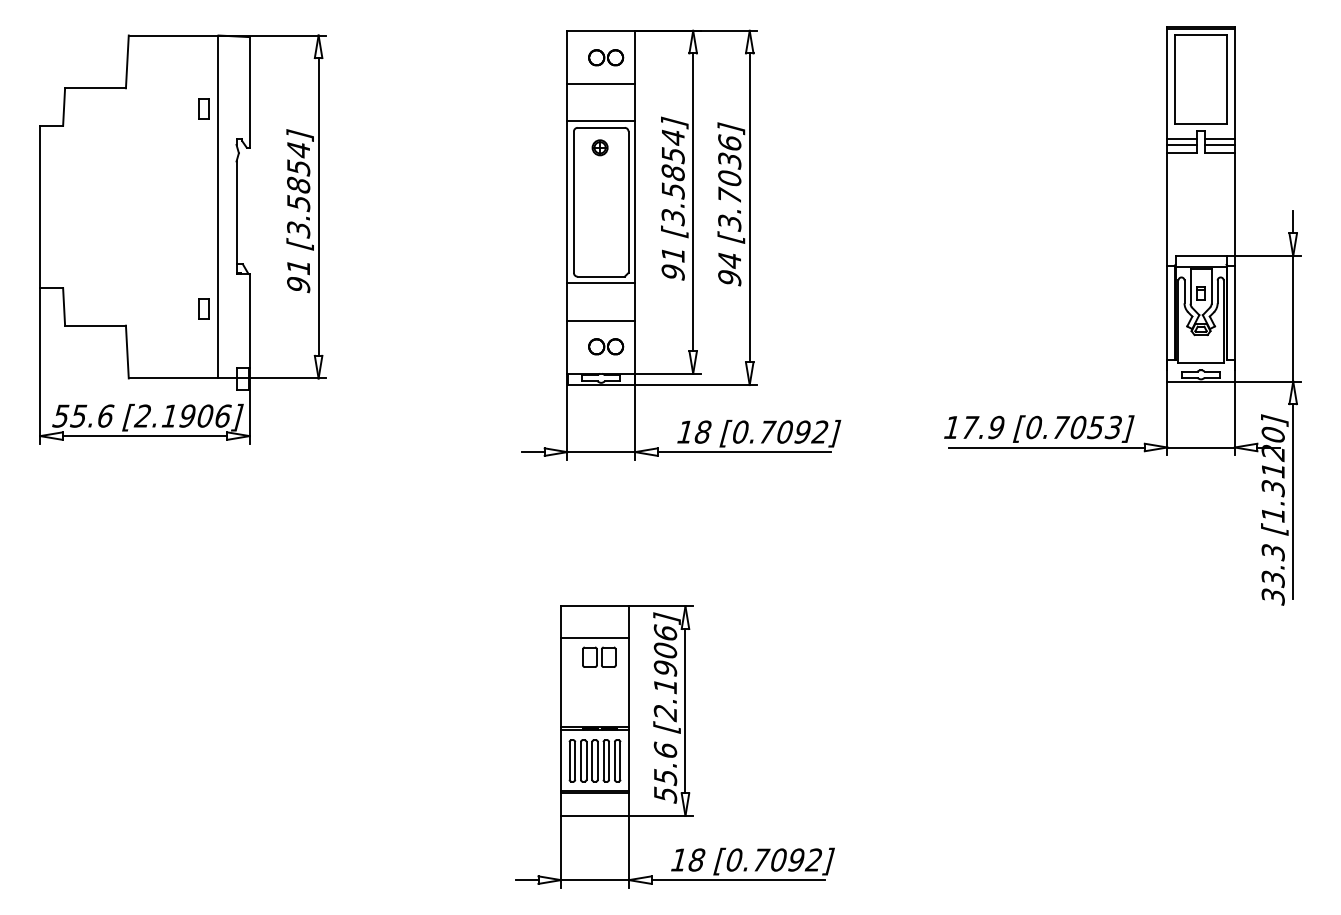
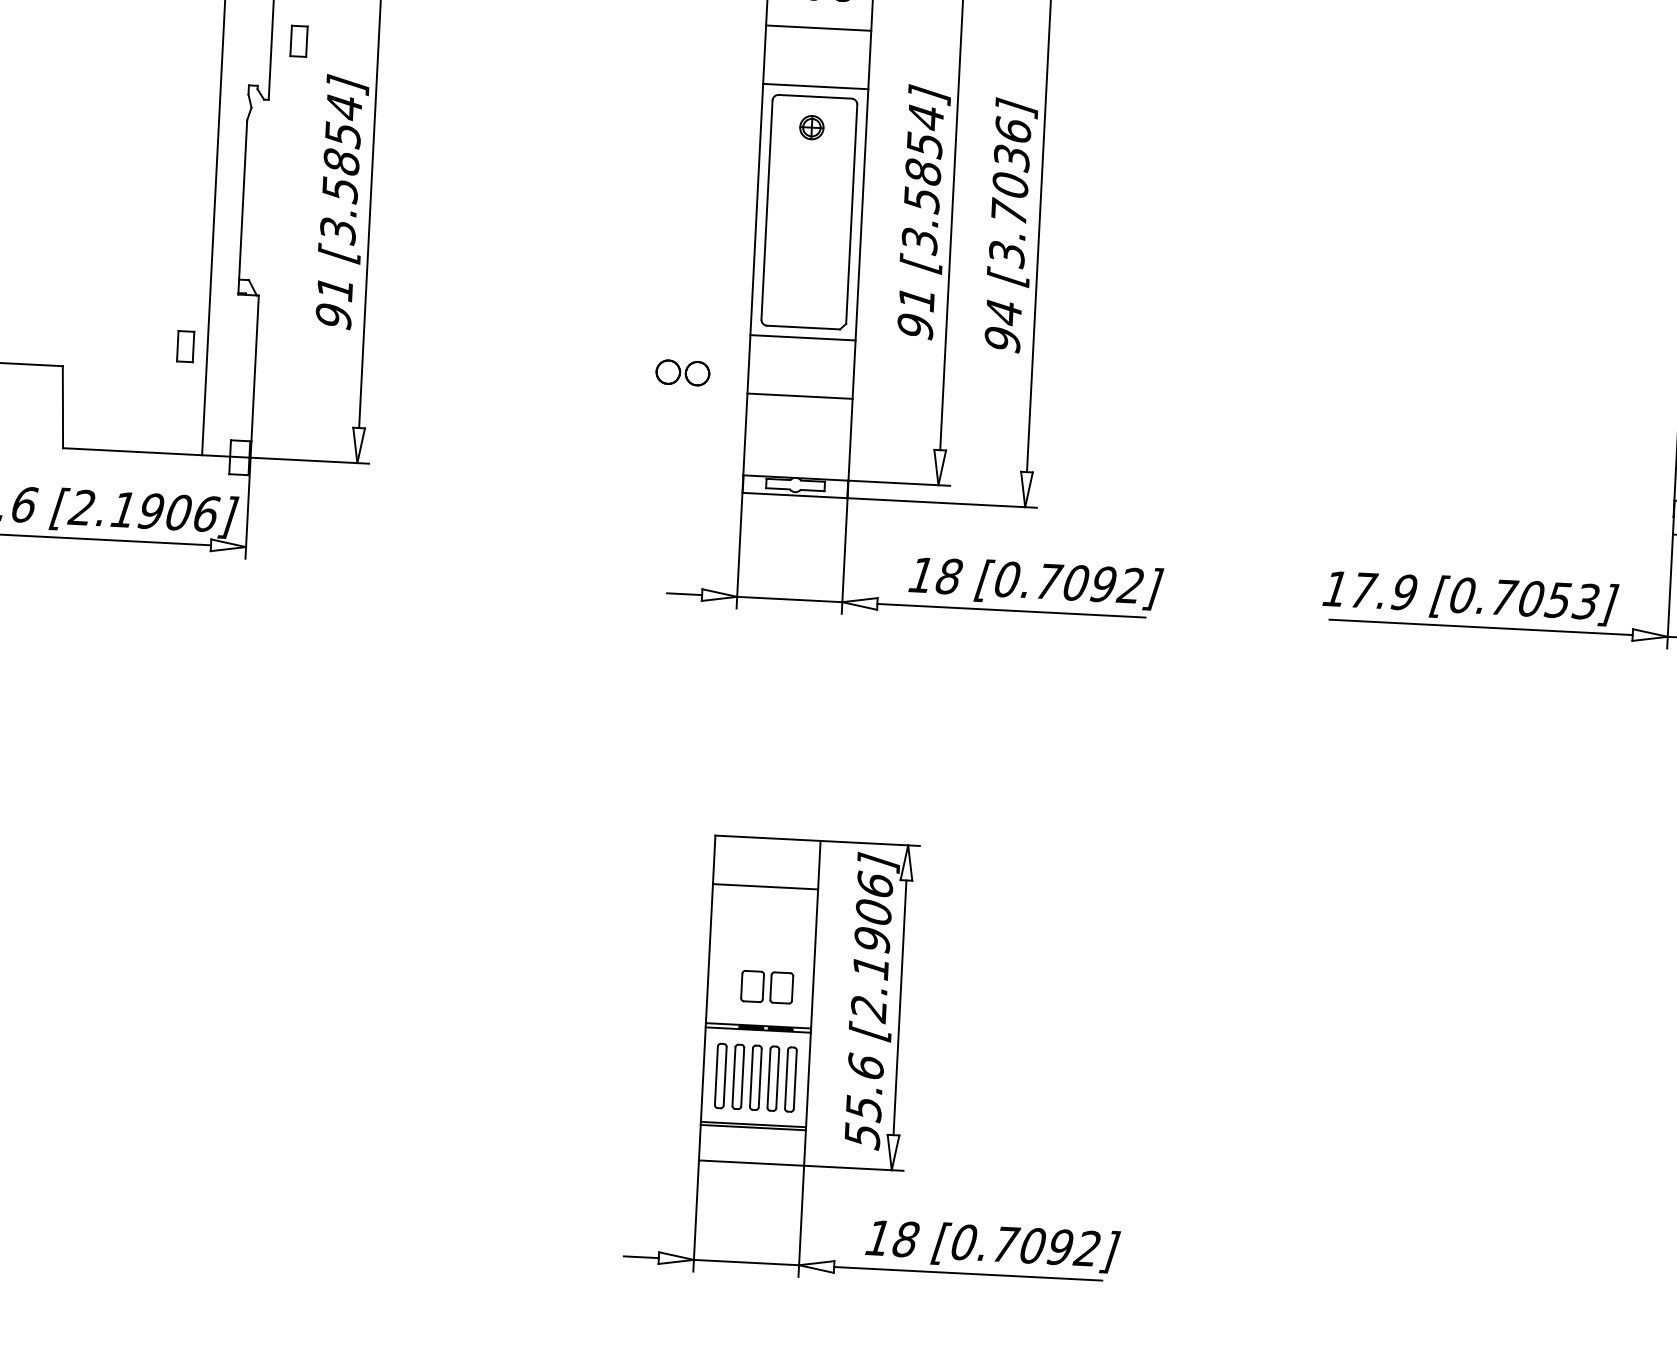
part: (203, 108) -> (297, 40), moved
part: (606, 346) -> (683, 372), moved
part: (599, 656) -> (767, 985), moved

